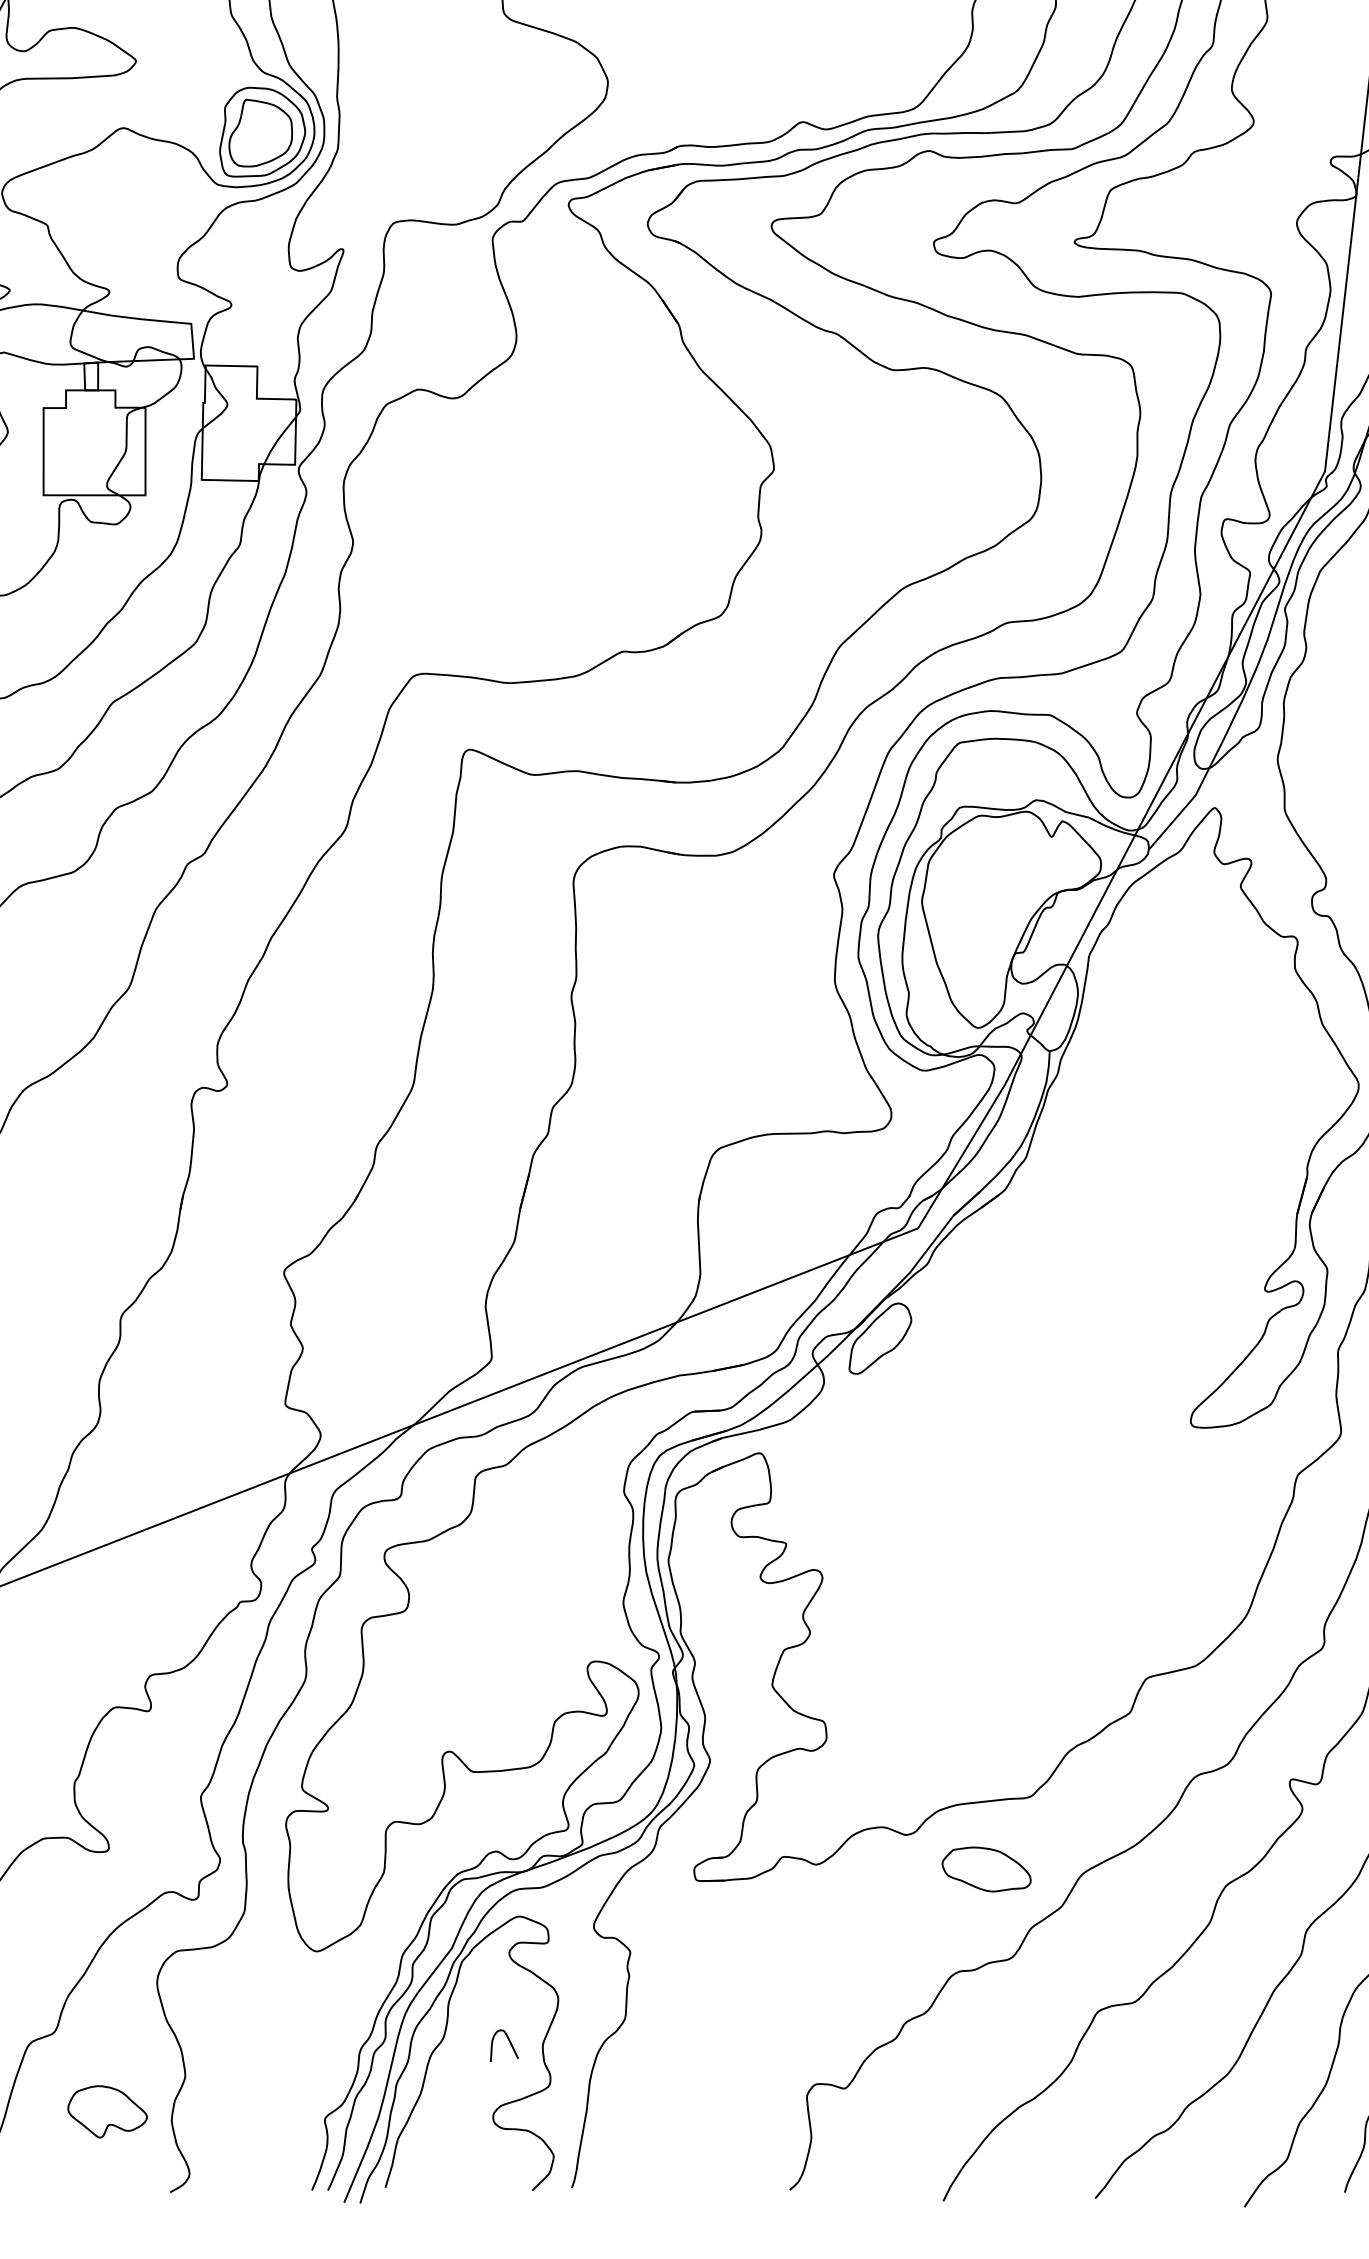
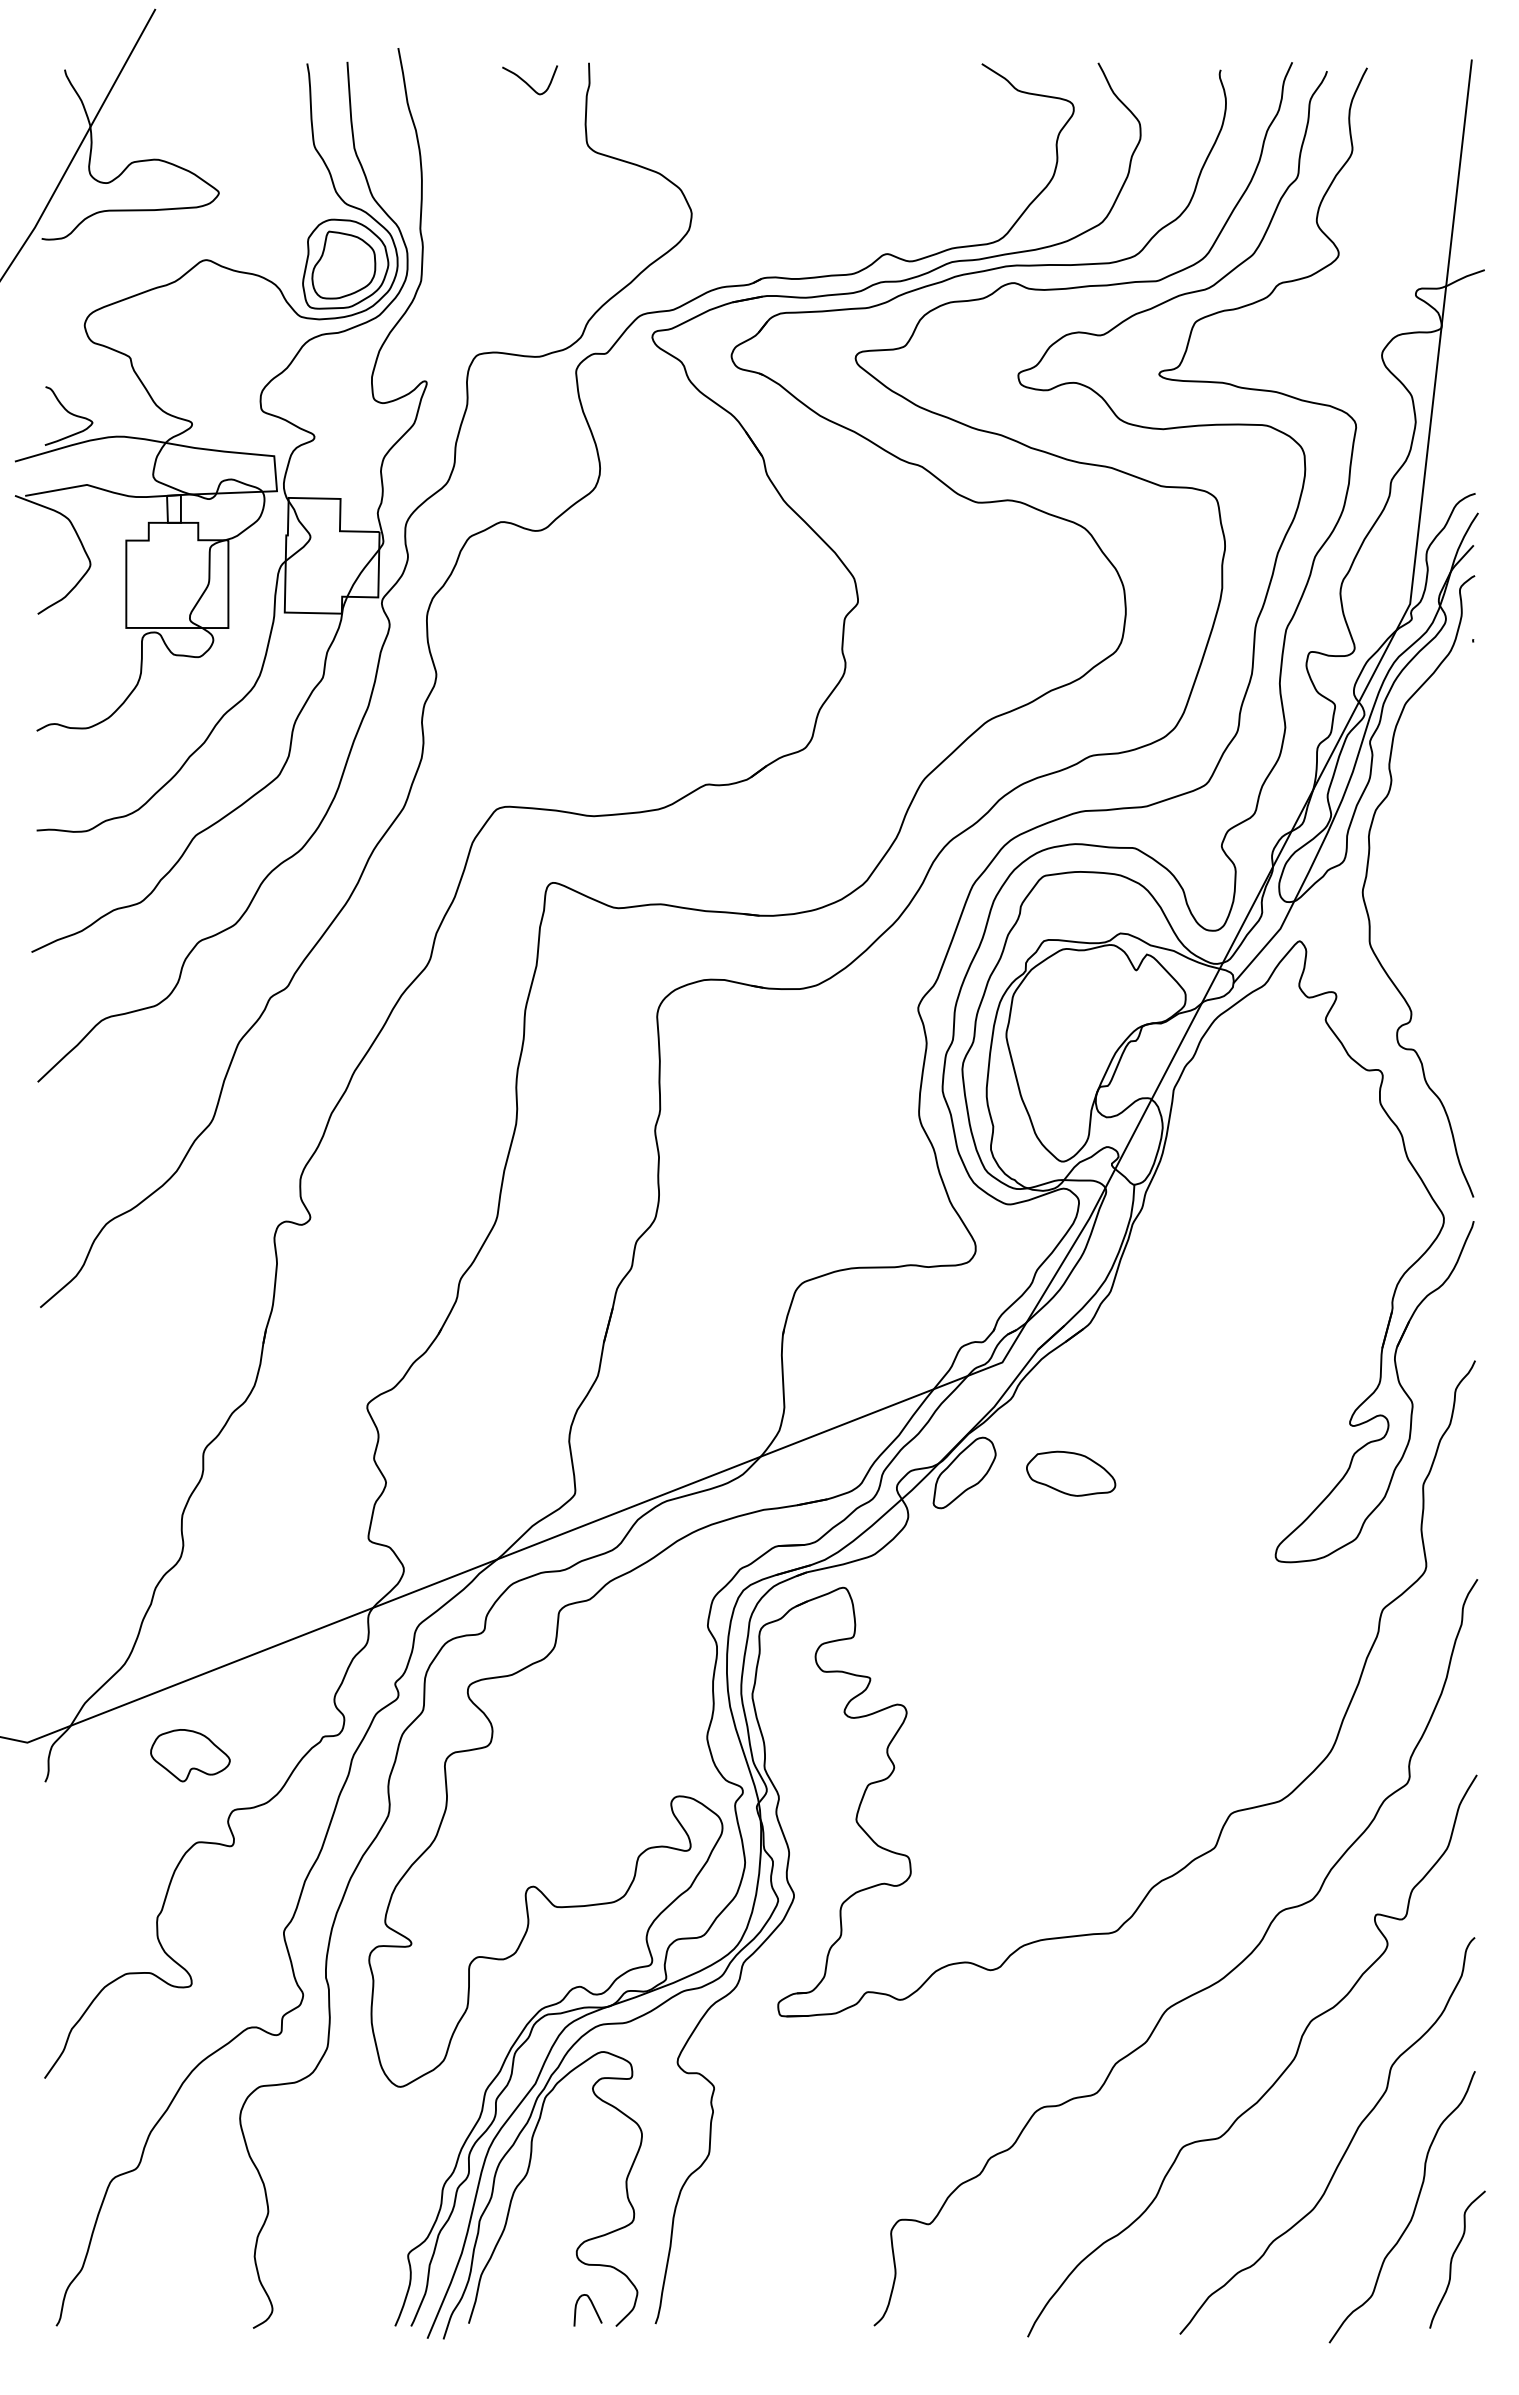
part: (987, 1869) -> (1071, 1473), moved
curve: (509, 2043) -> (593, 2308), moved
part: (107, 2111) -> (190, 1755), moved

